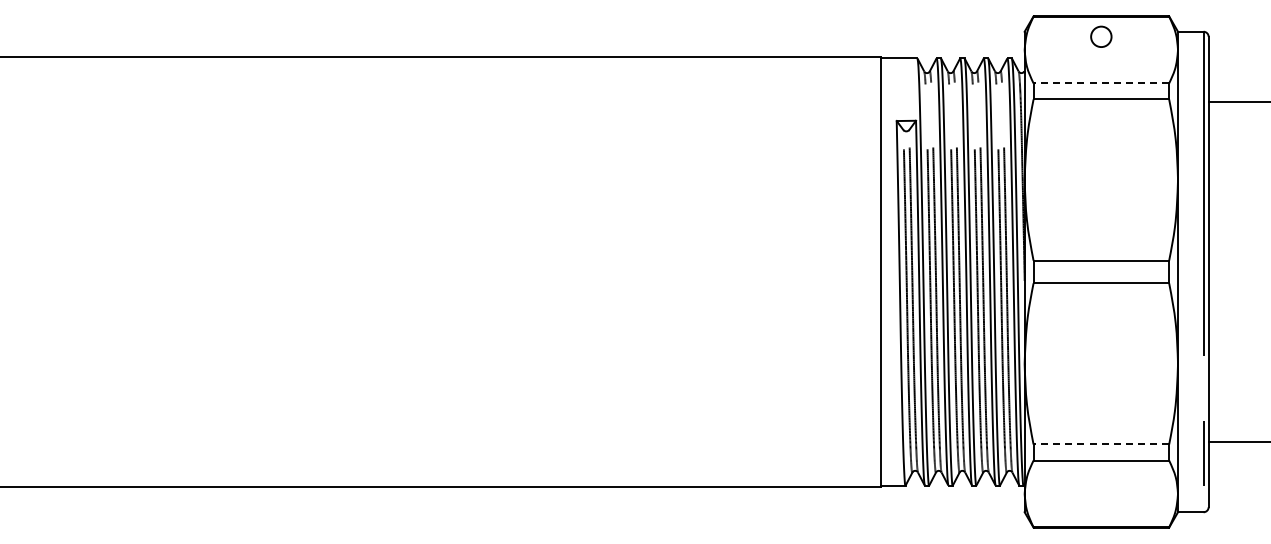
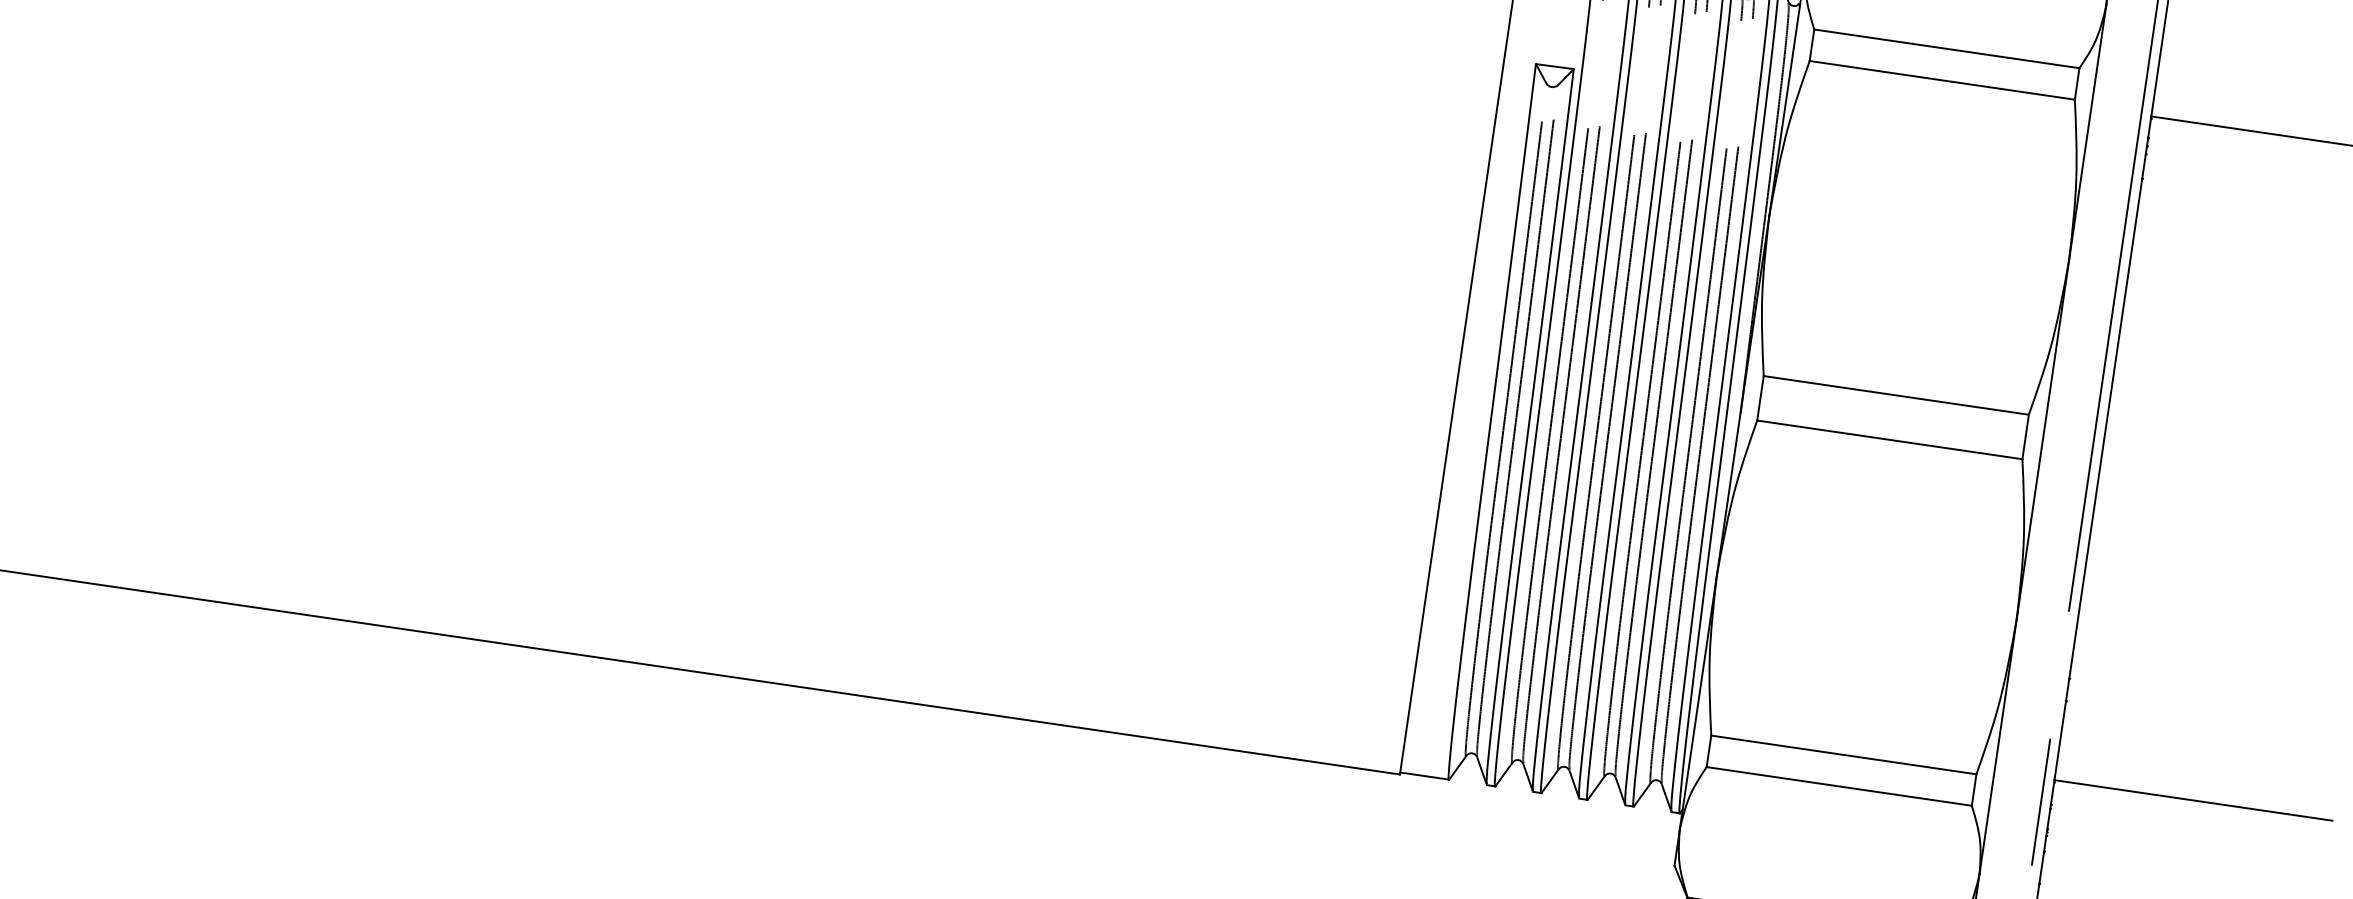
line: (1101, 83) -> (1947, 49), dashed -> solid
line: (1101, 444) -> (1844, 755), dashed -> solid

